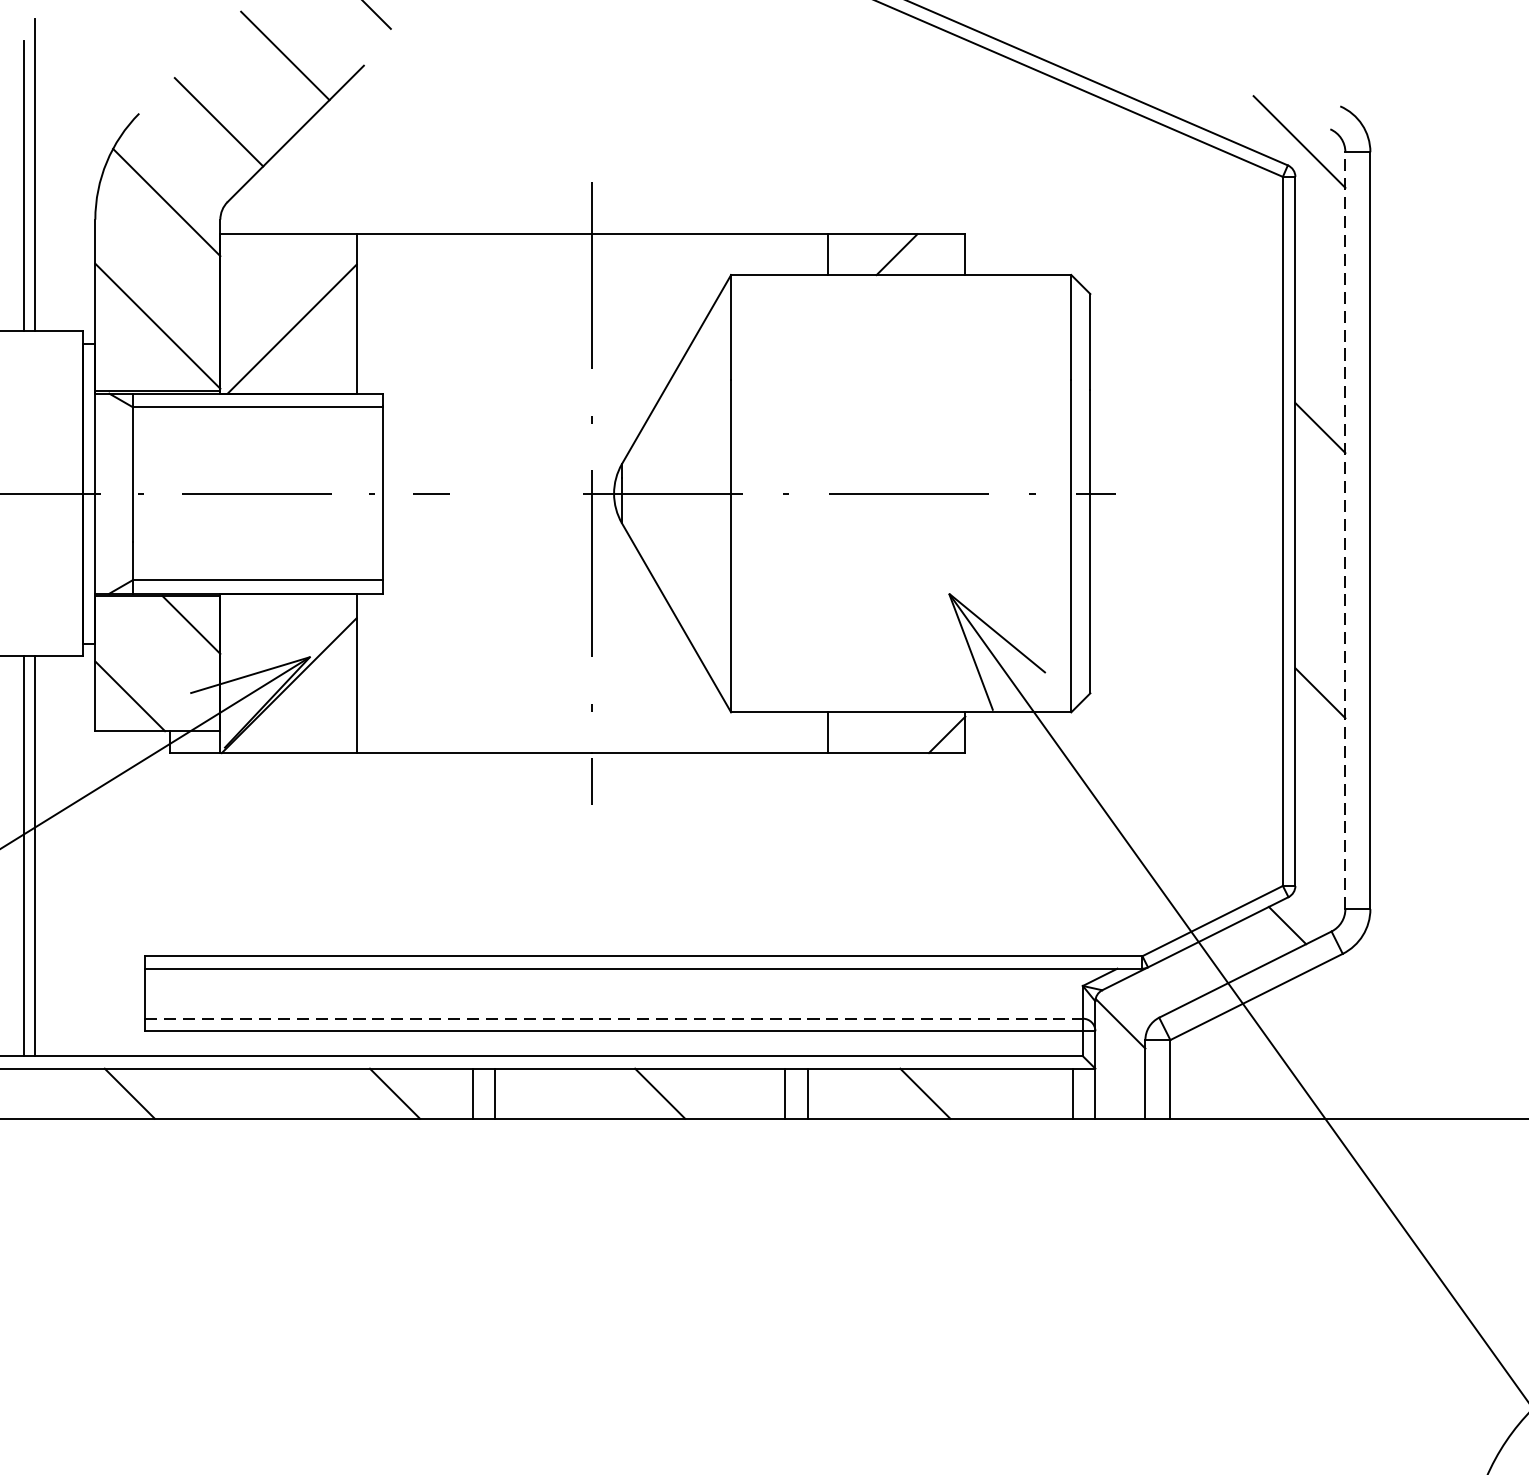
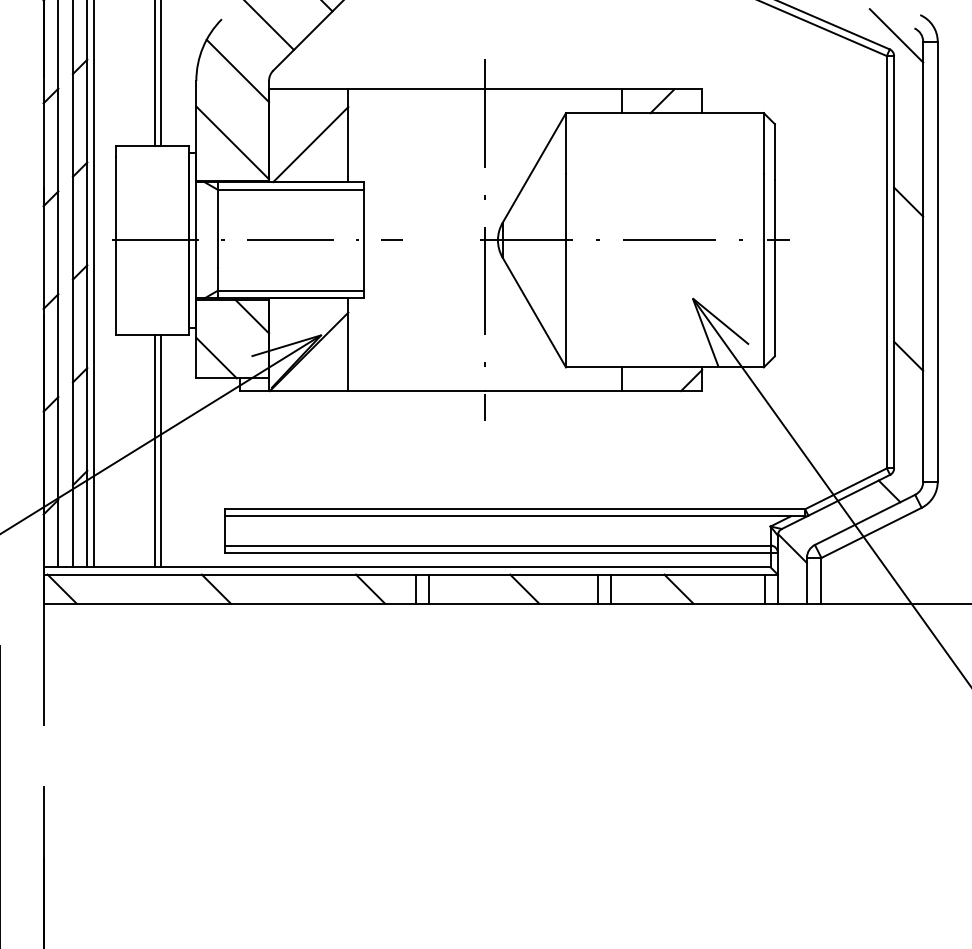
line: (1345, 530) -> (923, 261), dashed -> solid
line: (614, 1018) -> (498, 545), dashed -> solid

